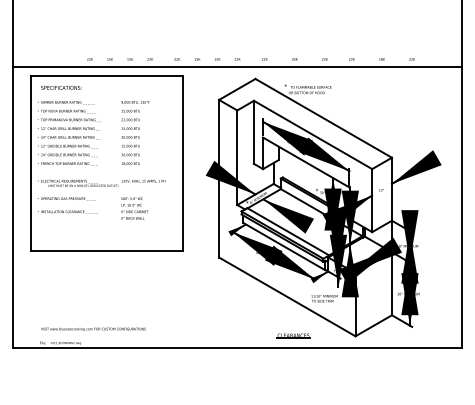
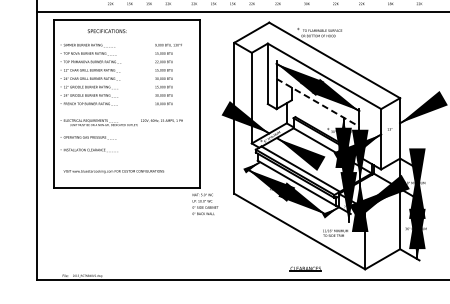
text: (61, 87) -> (107, 30), moved
text: (135, 132) -> (168, 73), moved
line: (306, 162) -> (318, 102), solid -> dashed
text: (134, 208) -> (205, 204), moved
text: (93, 328) -> (114, 170), moved

